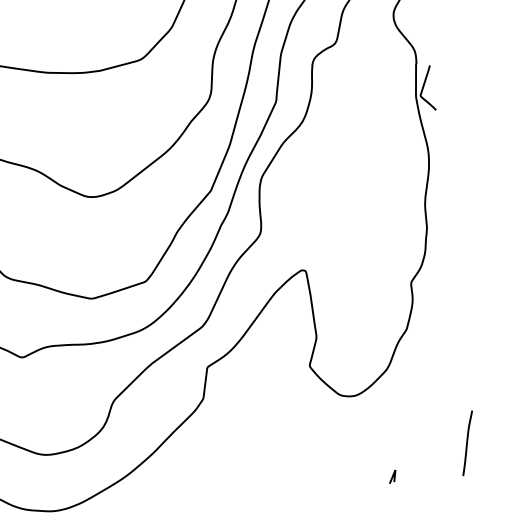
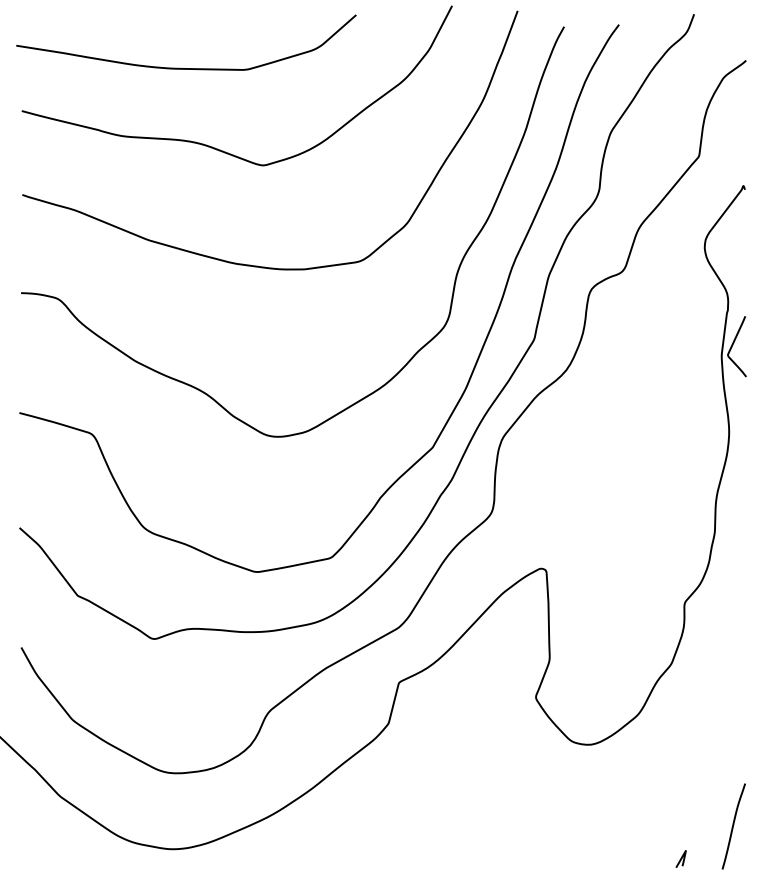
curve: (392, 476) -> (680, 858), moved

